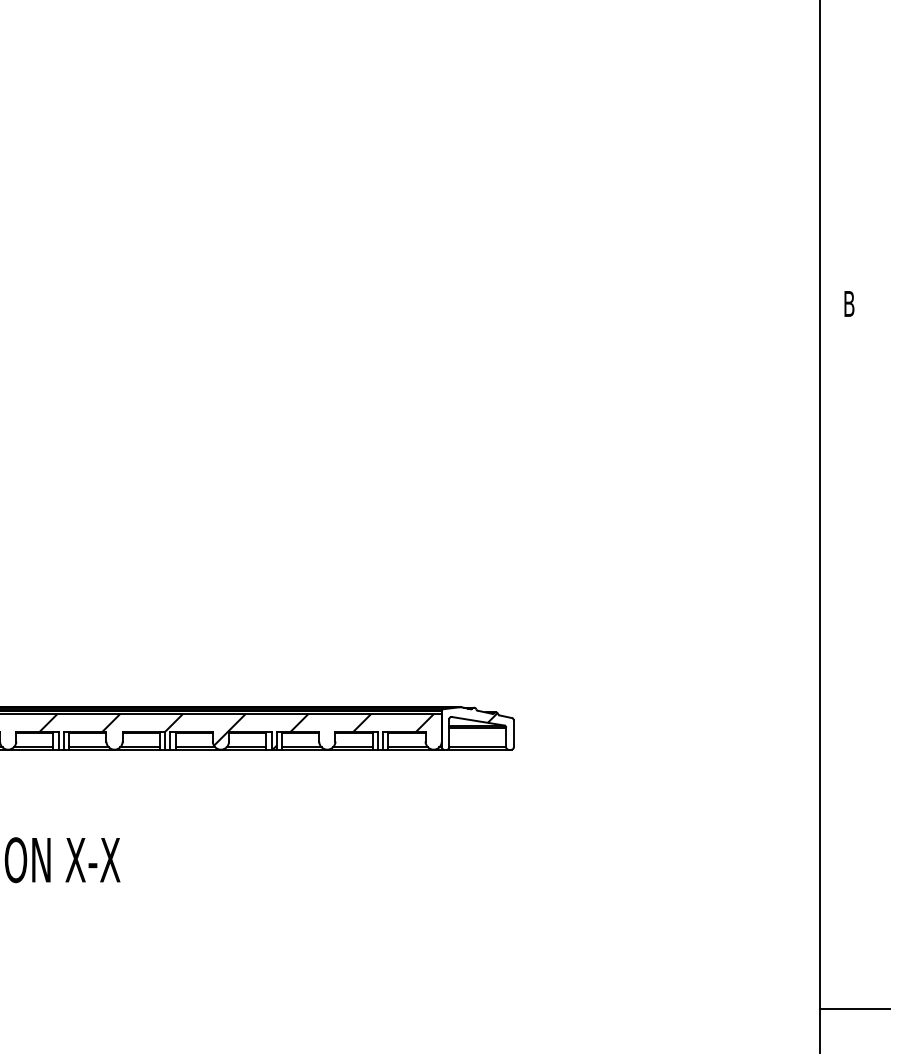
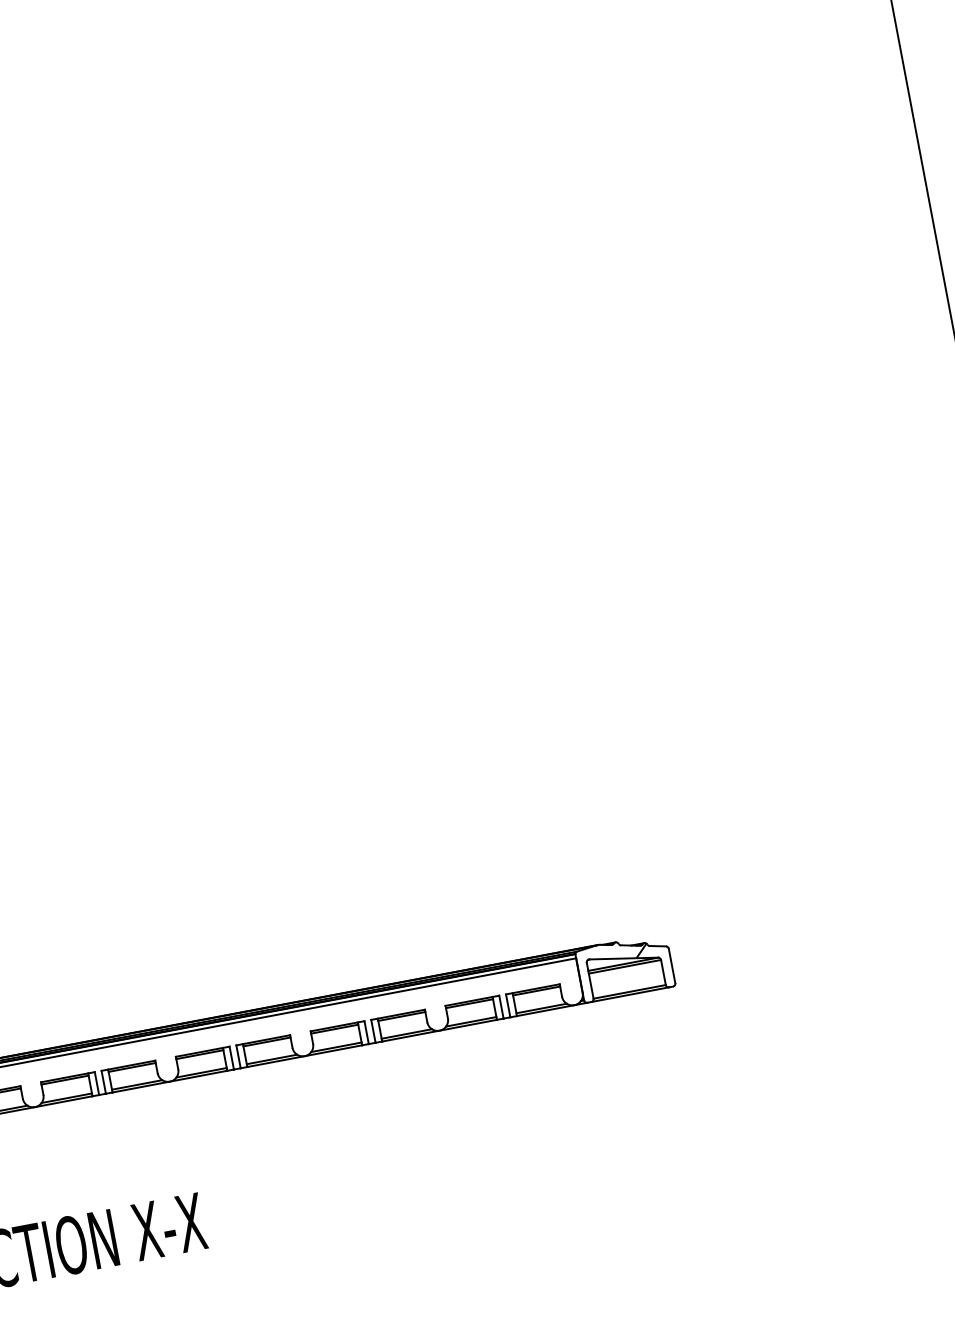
hatch: (236, 731) -> (320, 1029), removed

